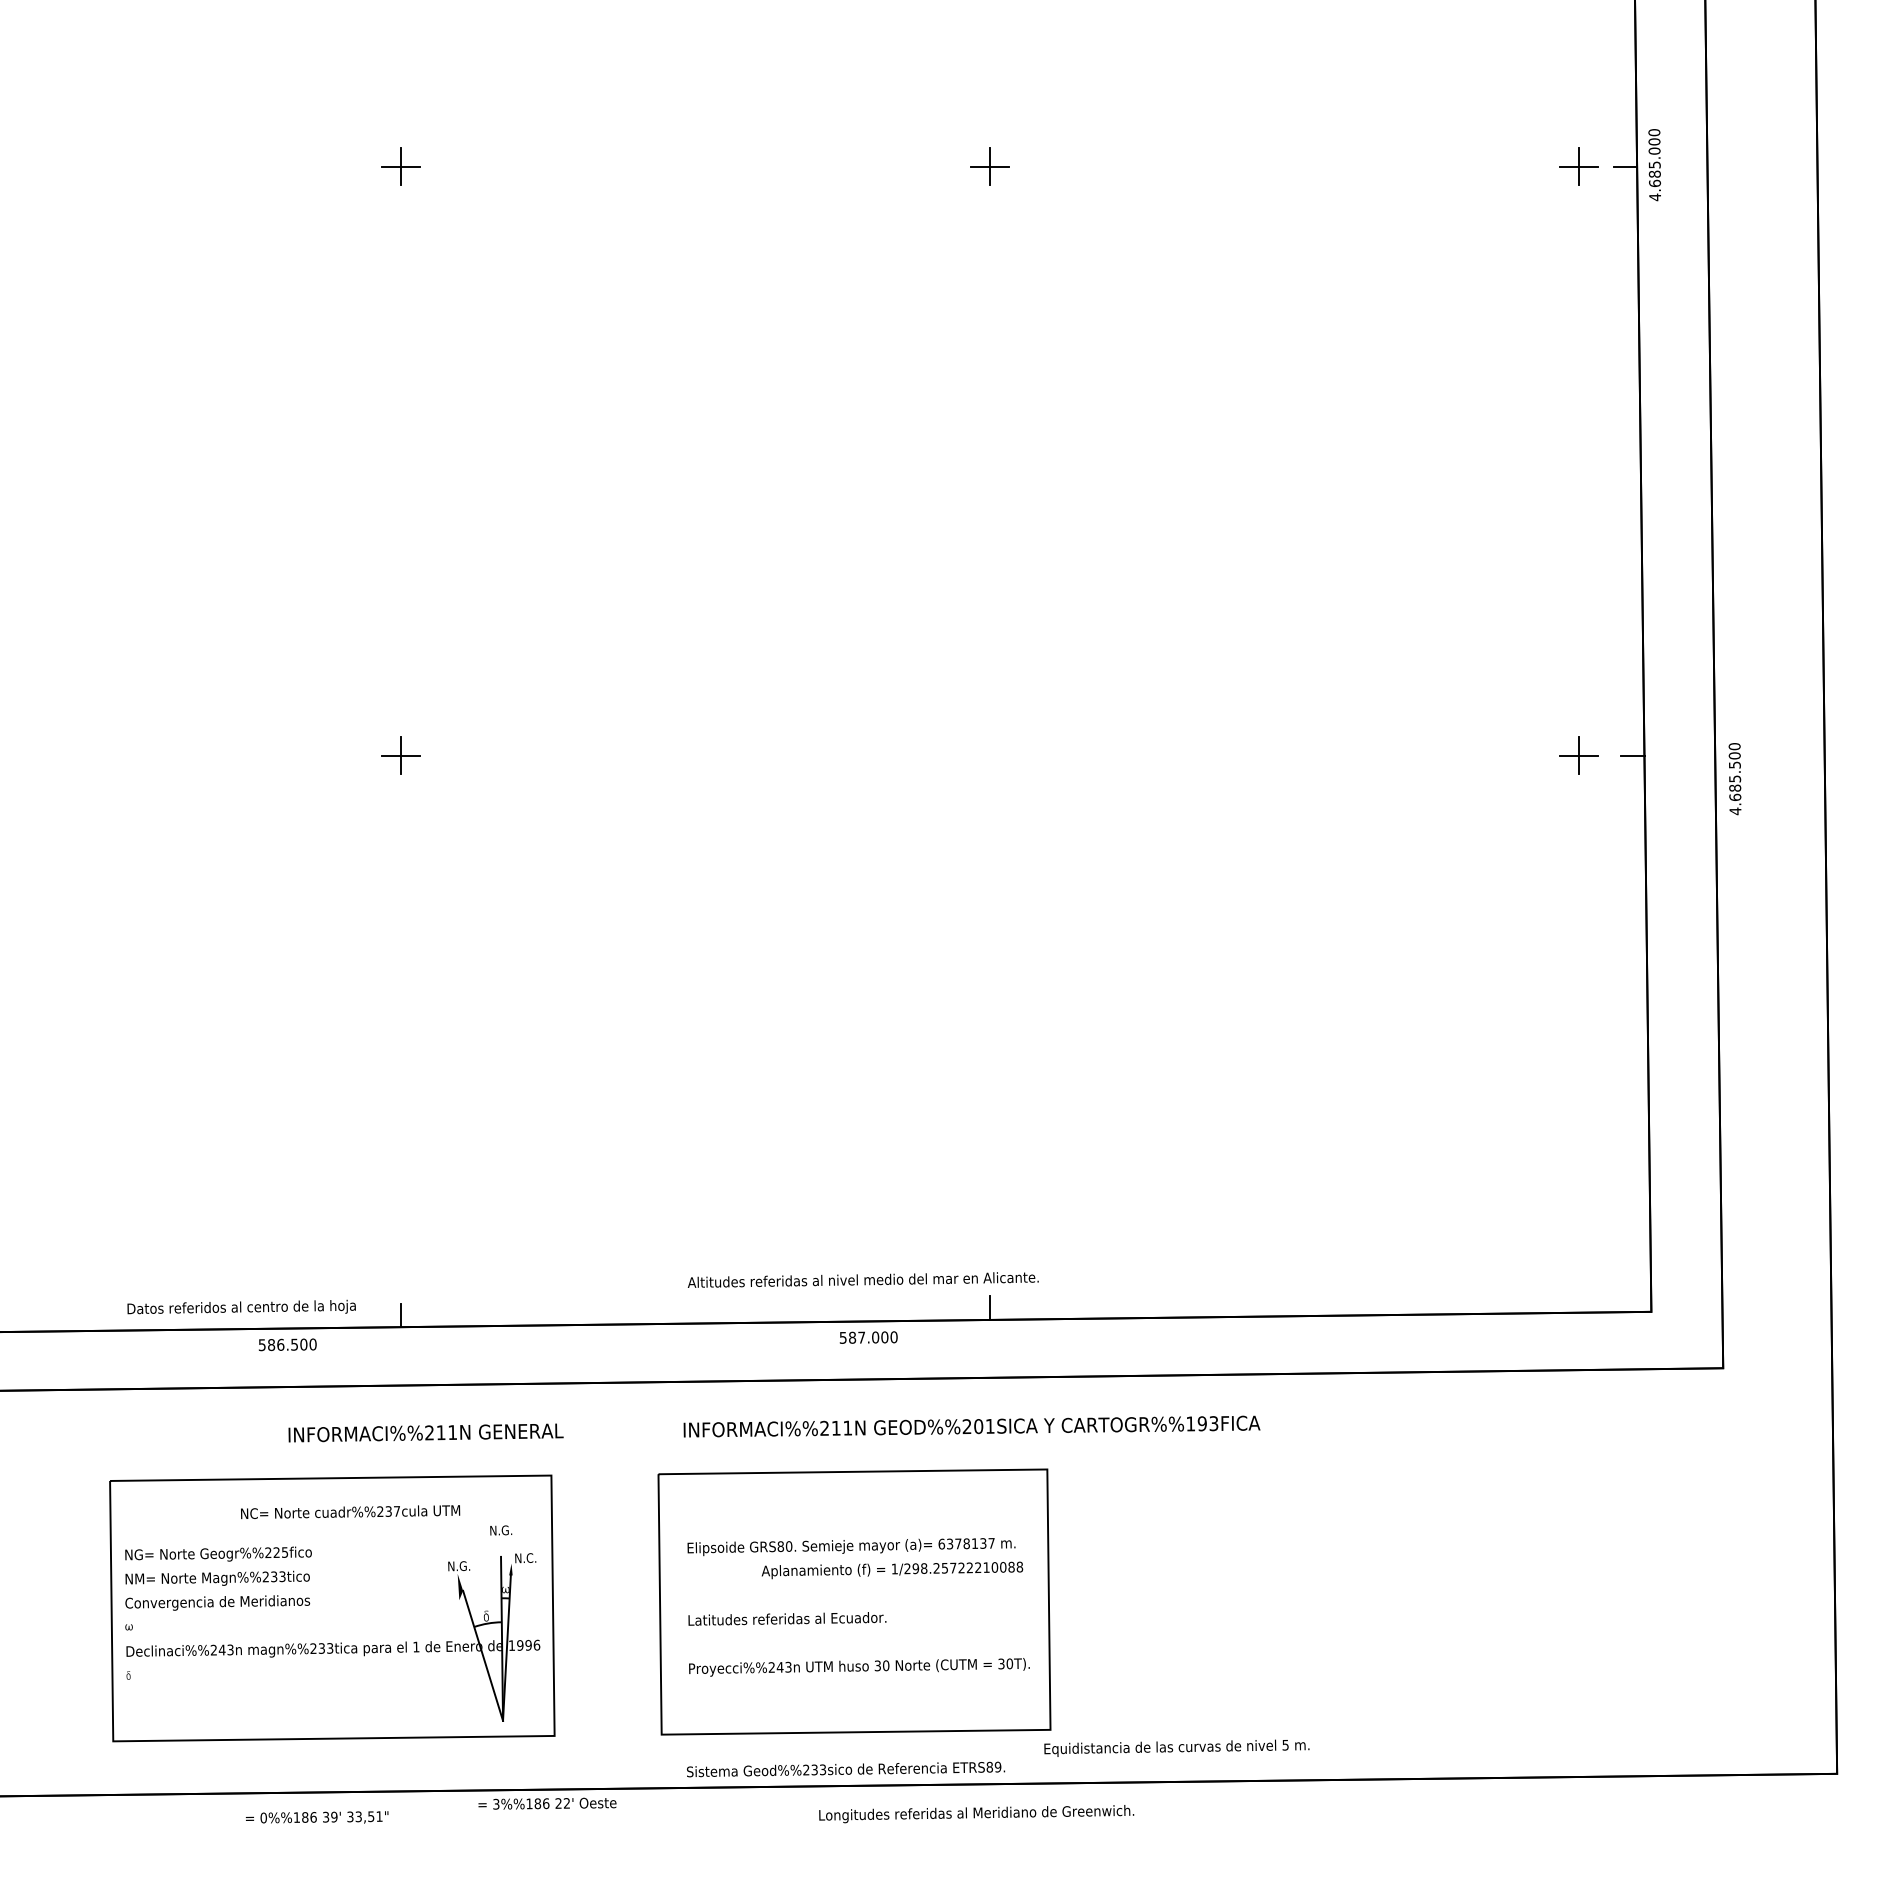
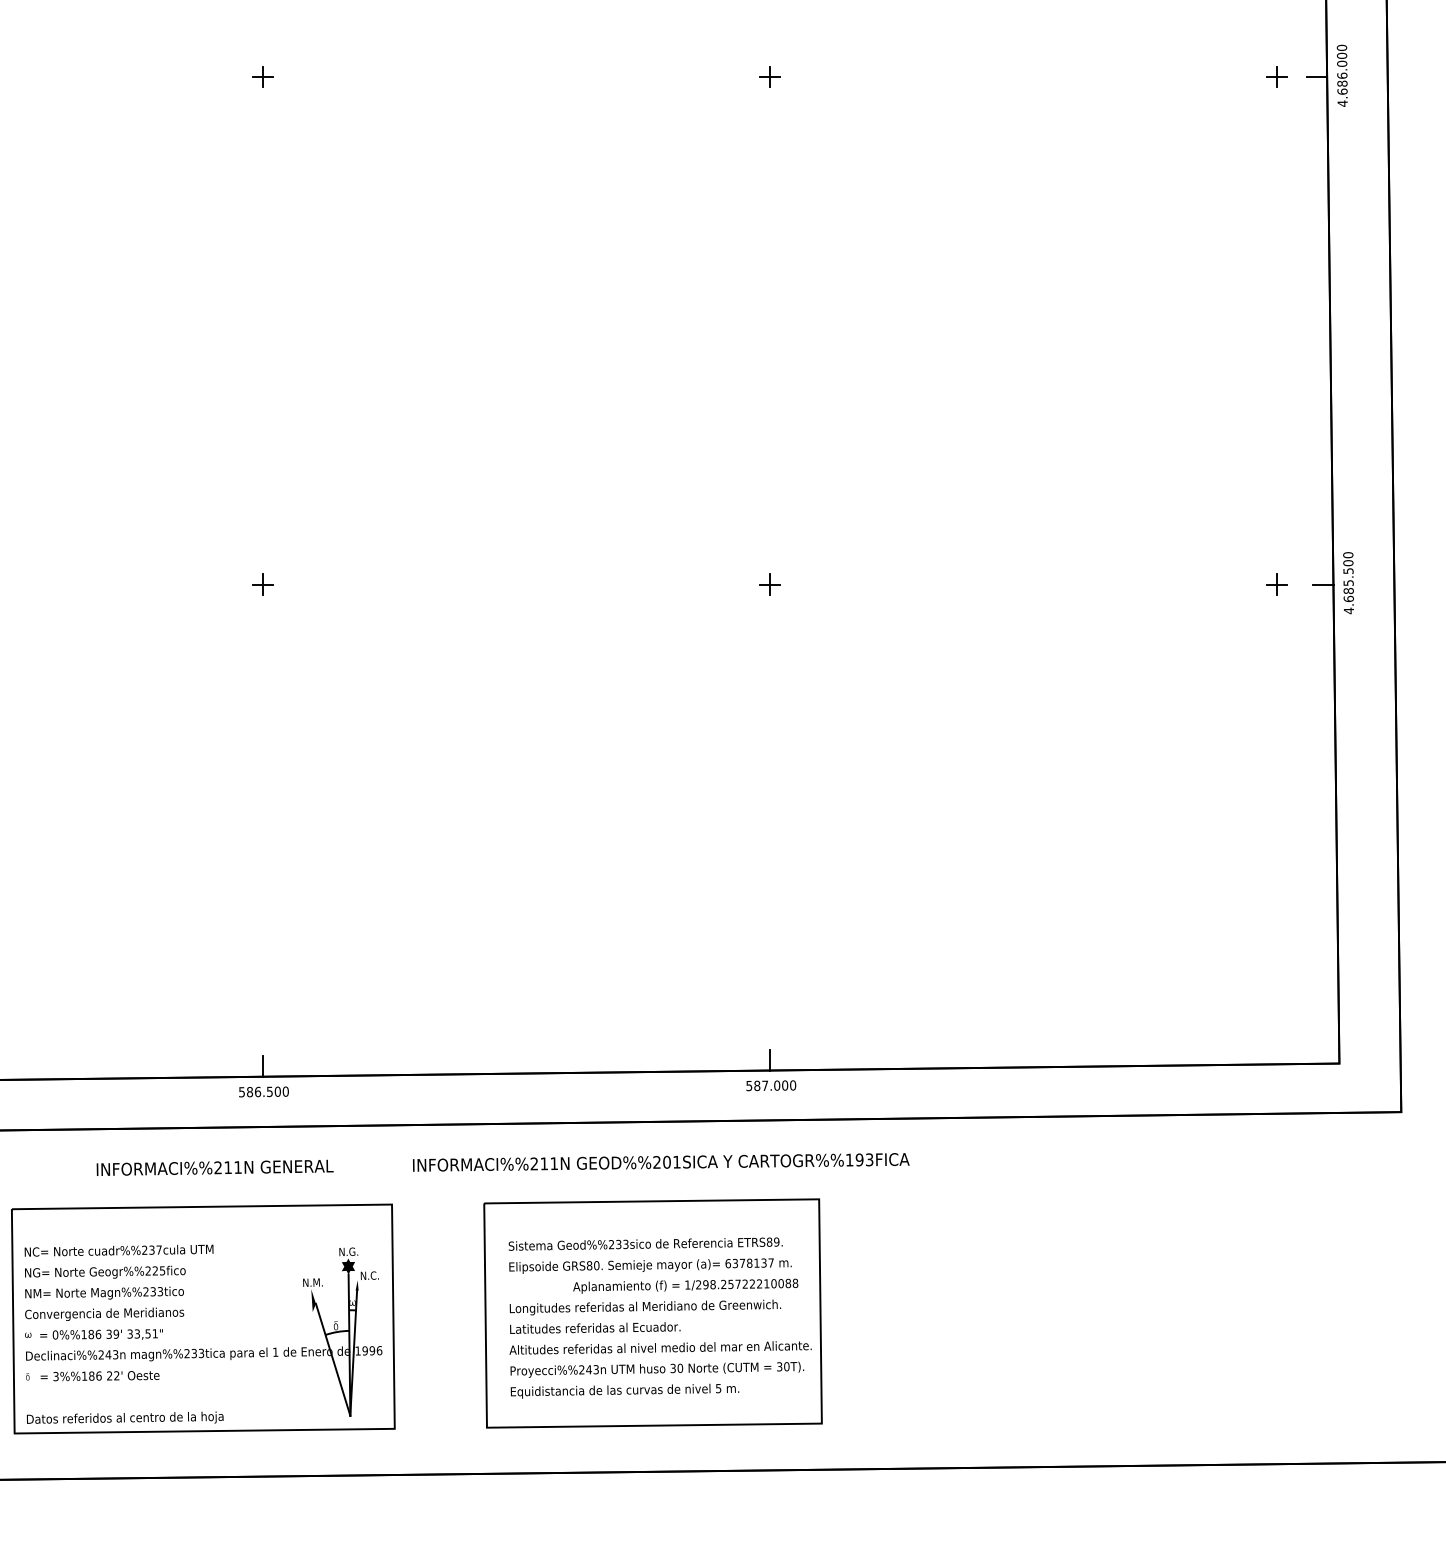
text: (1654, 164) -> (1342, 75), 4.685.000 -> 4.686.000
part: (401, 166) -> (262, 77), size x0.62
part: (990, 166) -> (770, 77), size x0.62
part: (1579, 166) -> (1277, 77), size x0.62
part: (401, 755) -> (262, 584), size x0.62
part: (990, 755) -> (770, 584), added
part: (1579, 755) -> (1277, 584), size x0.62
text: (1734, 779) -> (1348, 583), moved
text: (862, 1279) -> (659, 1347), moved
text: (241, 1306) -> (125, 1417), moved
text: (868, 1337) -> (771, 1085), moved
text: (287, 1344) -> (263, 1091), moved
text: (971, 1426) -> (660, 1162), moved
text: (425, 1432) -> (214, 1167), moved
text: (350, 1512) -> (119, 1251), moved
fill: (500, 1547) -> (348, 1266), added
text: (465, 1566) -> (318, 1282), N.G. -> N.M.
text: (1176, 1747) -> (624, 1390), moved
text: (846, 1769) -> (646, 1244), moved
text: (547, 1803) -> (100, 1375), moved
text: (976, 1814) -> (645, 1307), moved
text: (317, 1817) -> (101, 1334), moved

